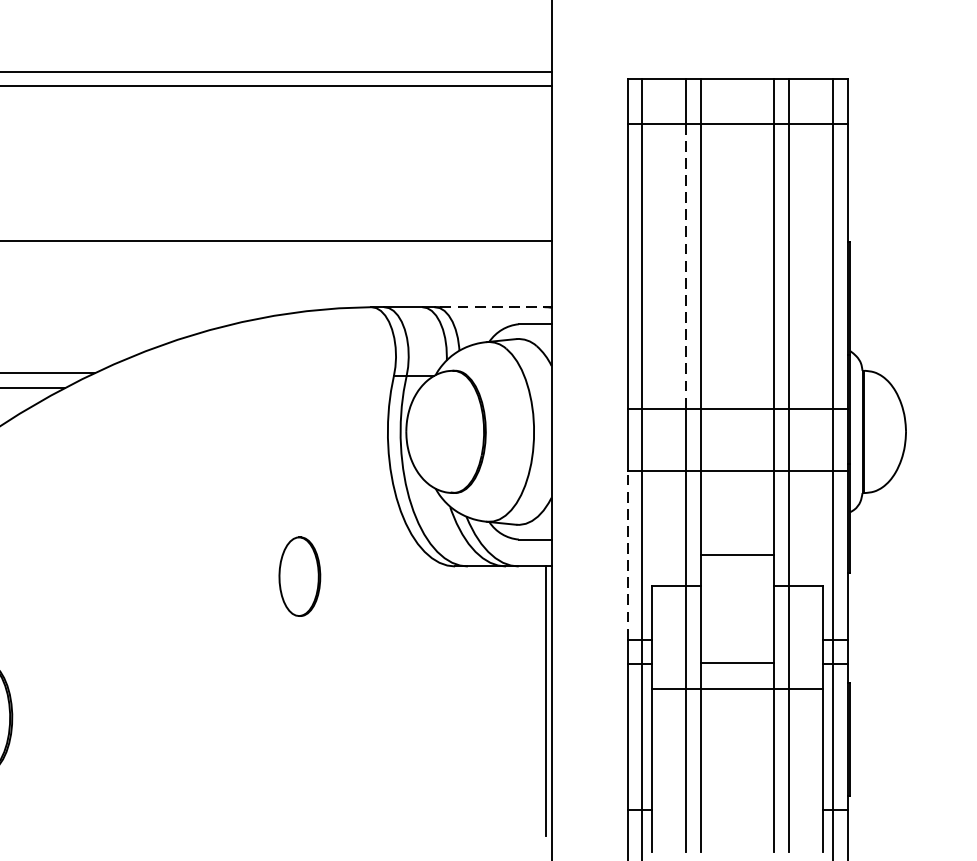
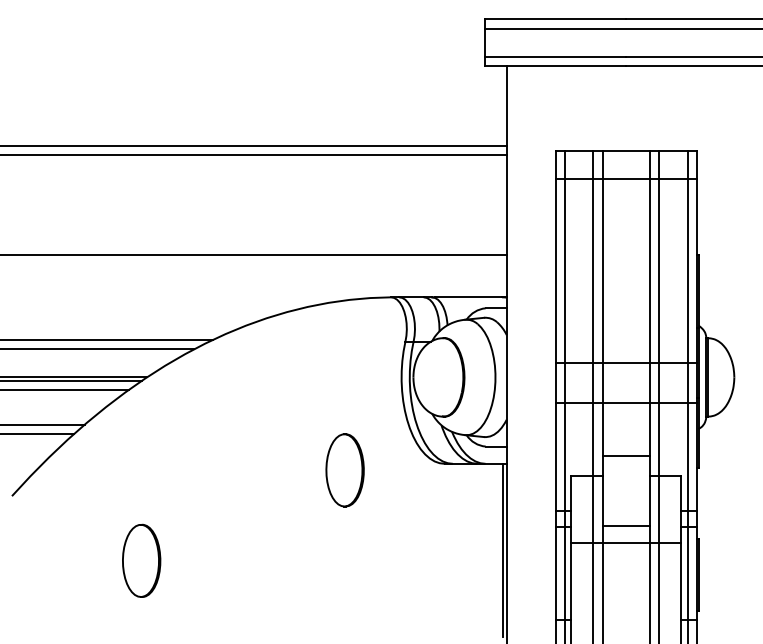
line: (686, 266) -> (593, 271), dashed -> solid
line: (493, 307) -> (469, 297), dashed -> solid
line: (627, 555) -> (555, 456), dashed -> solid
part: (298, 576) -> (344, 470), size x1.43

